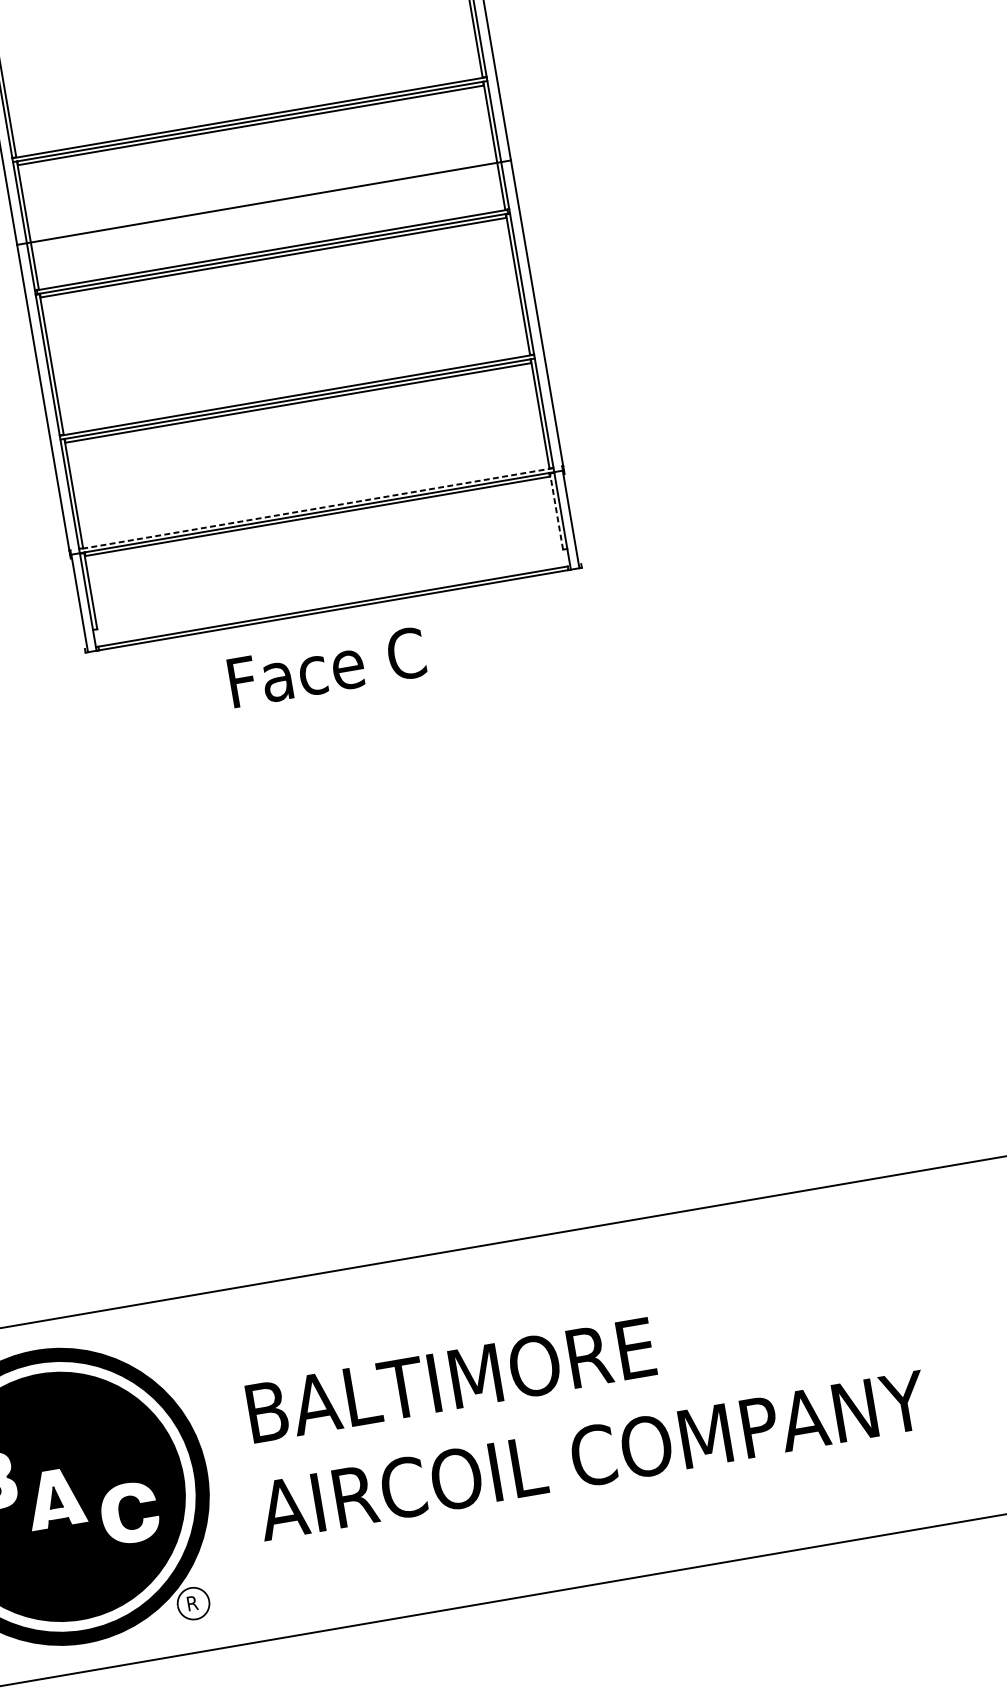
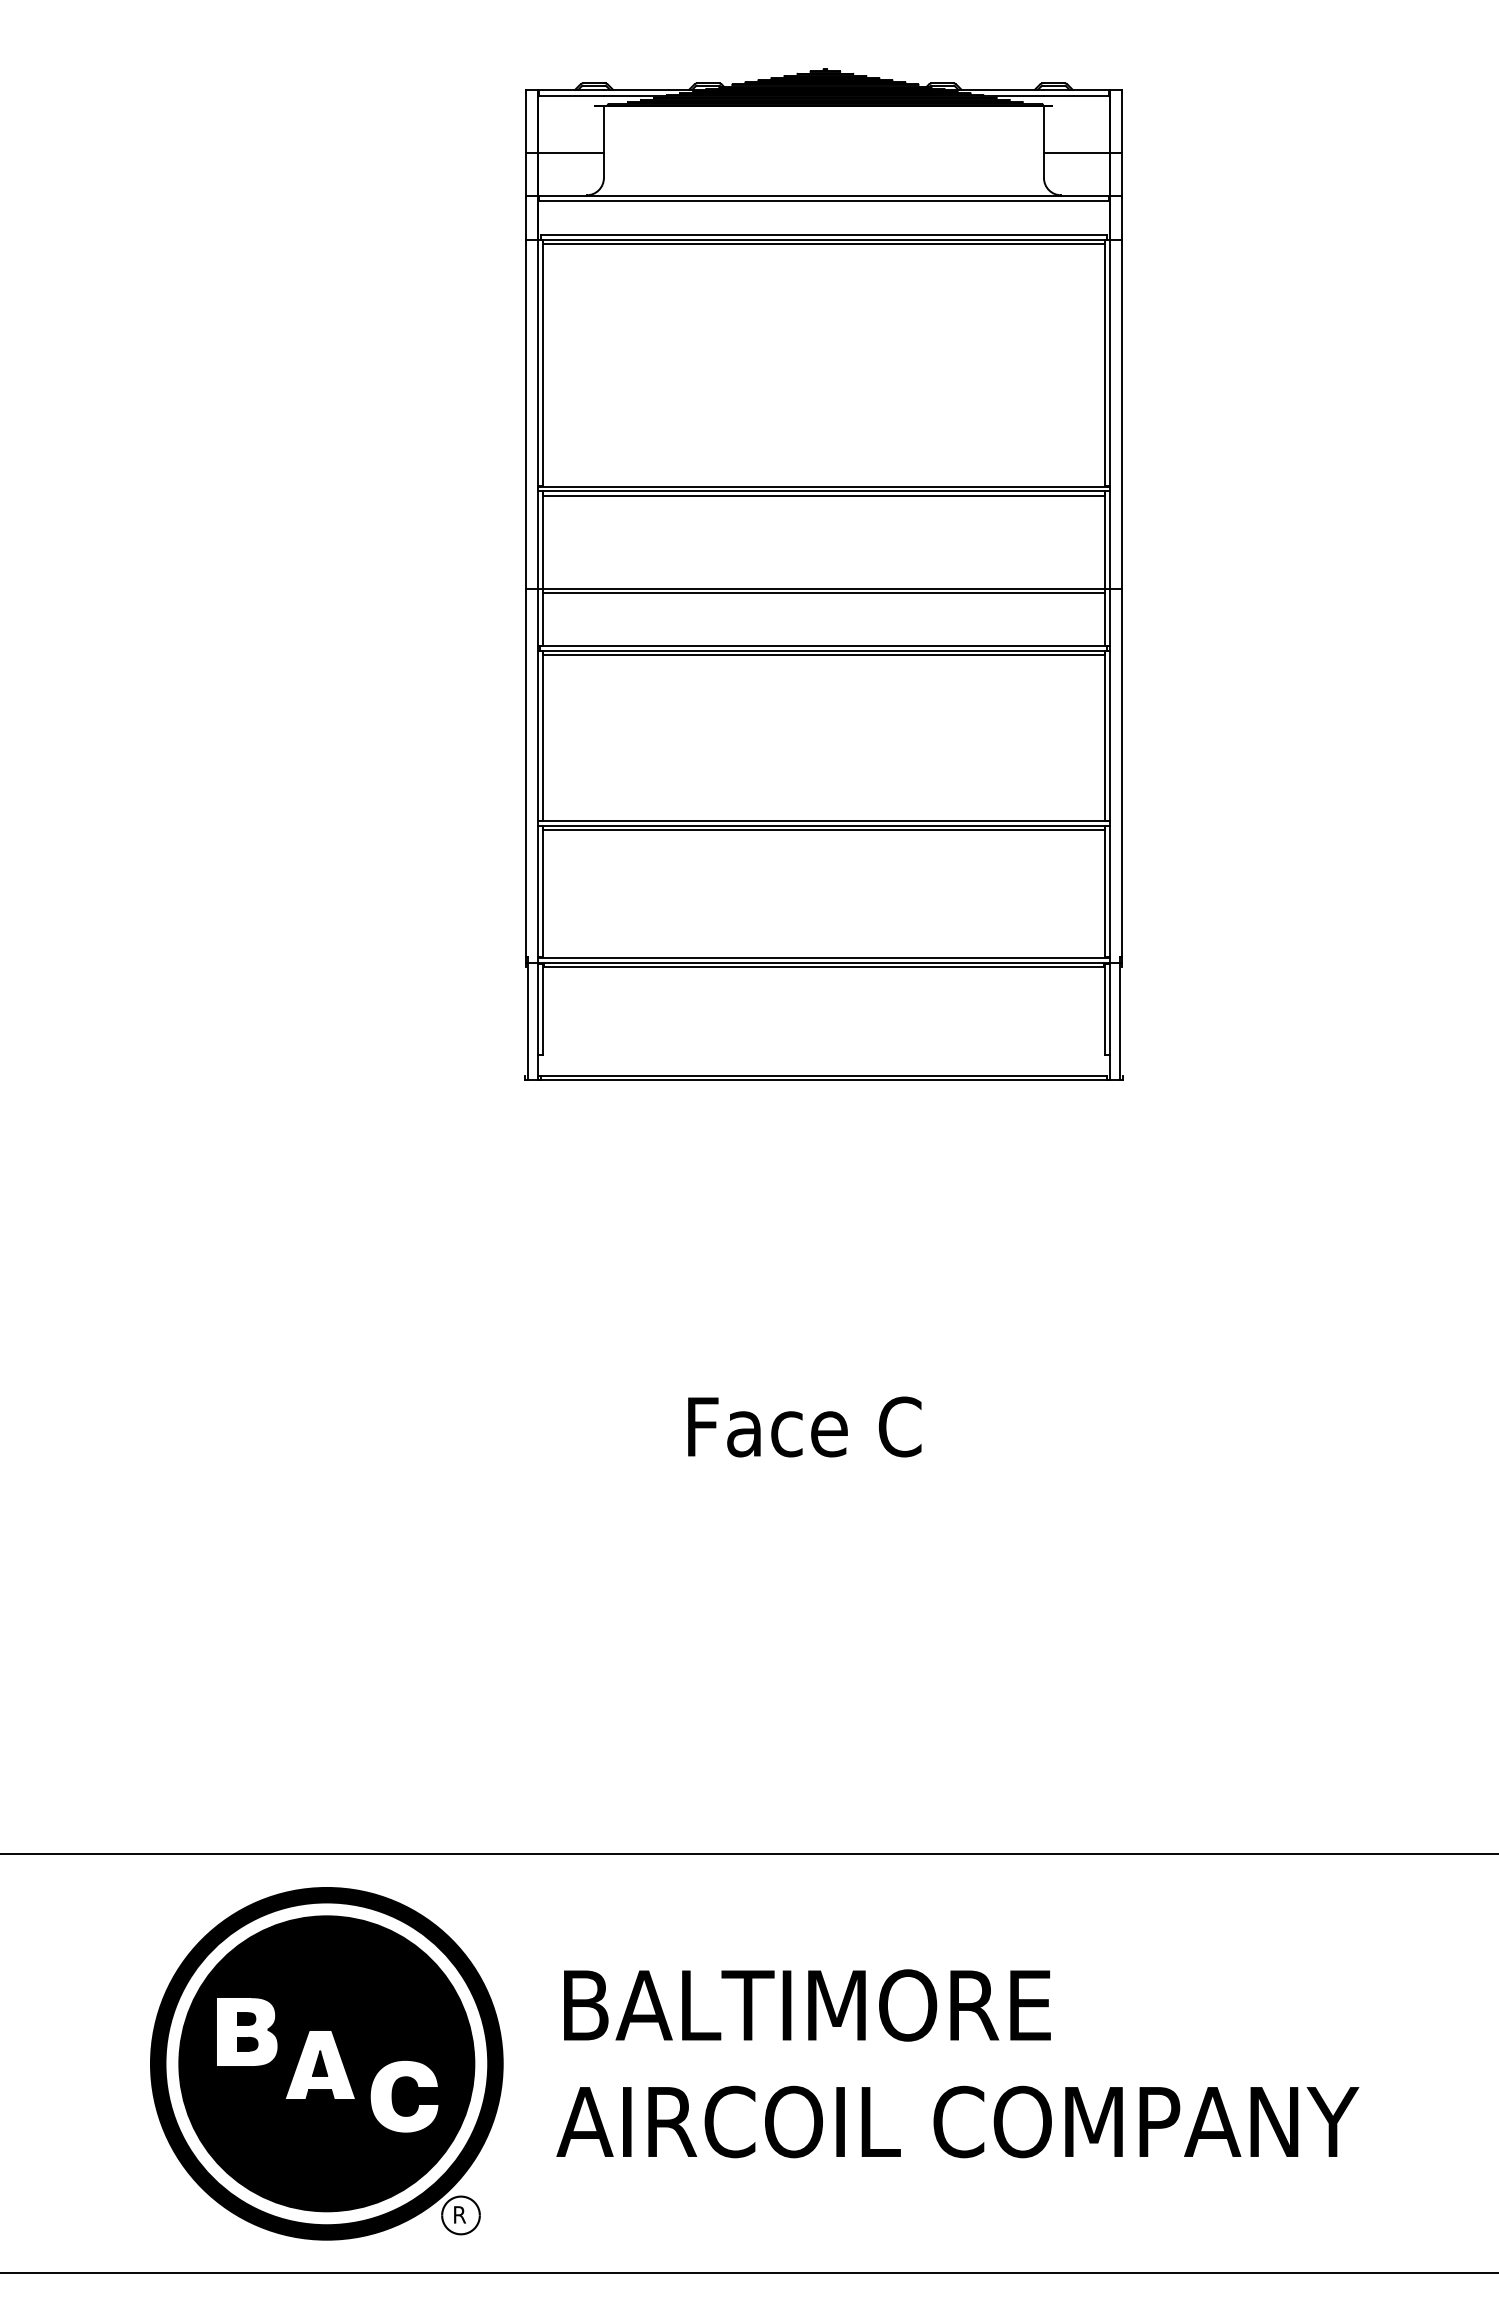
line: (264, 206) -> (823, 593), added
line: (317, 508) -> (825, 957), dashed -> solid
line: (556, 511) -> (1104, 1009), dashed -> solid
text: (326, 667) -> (804, 1426), moved

